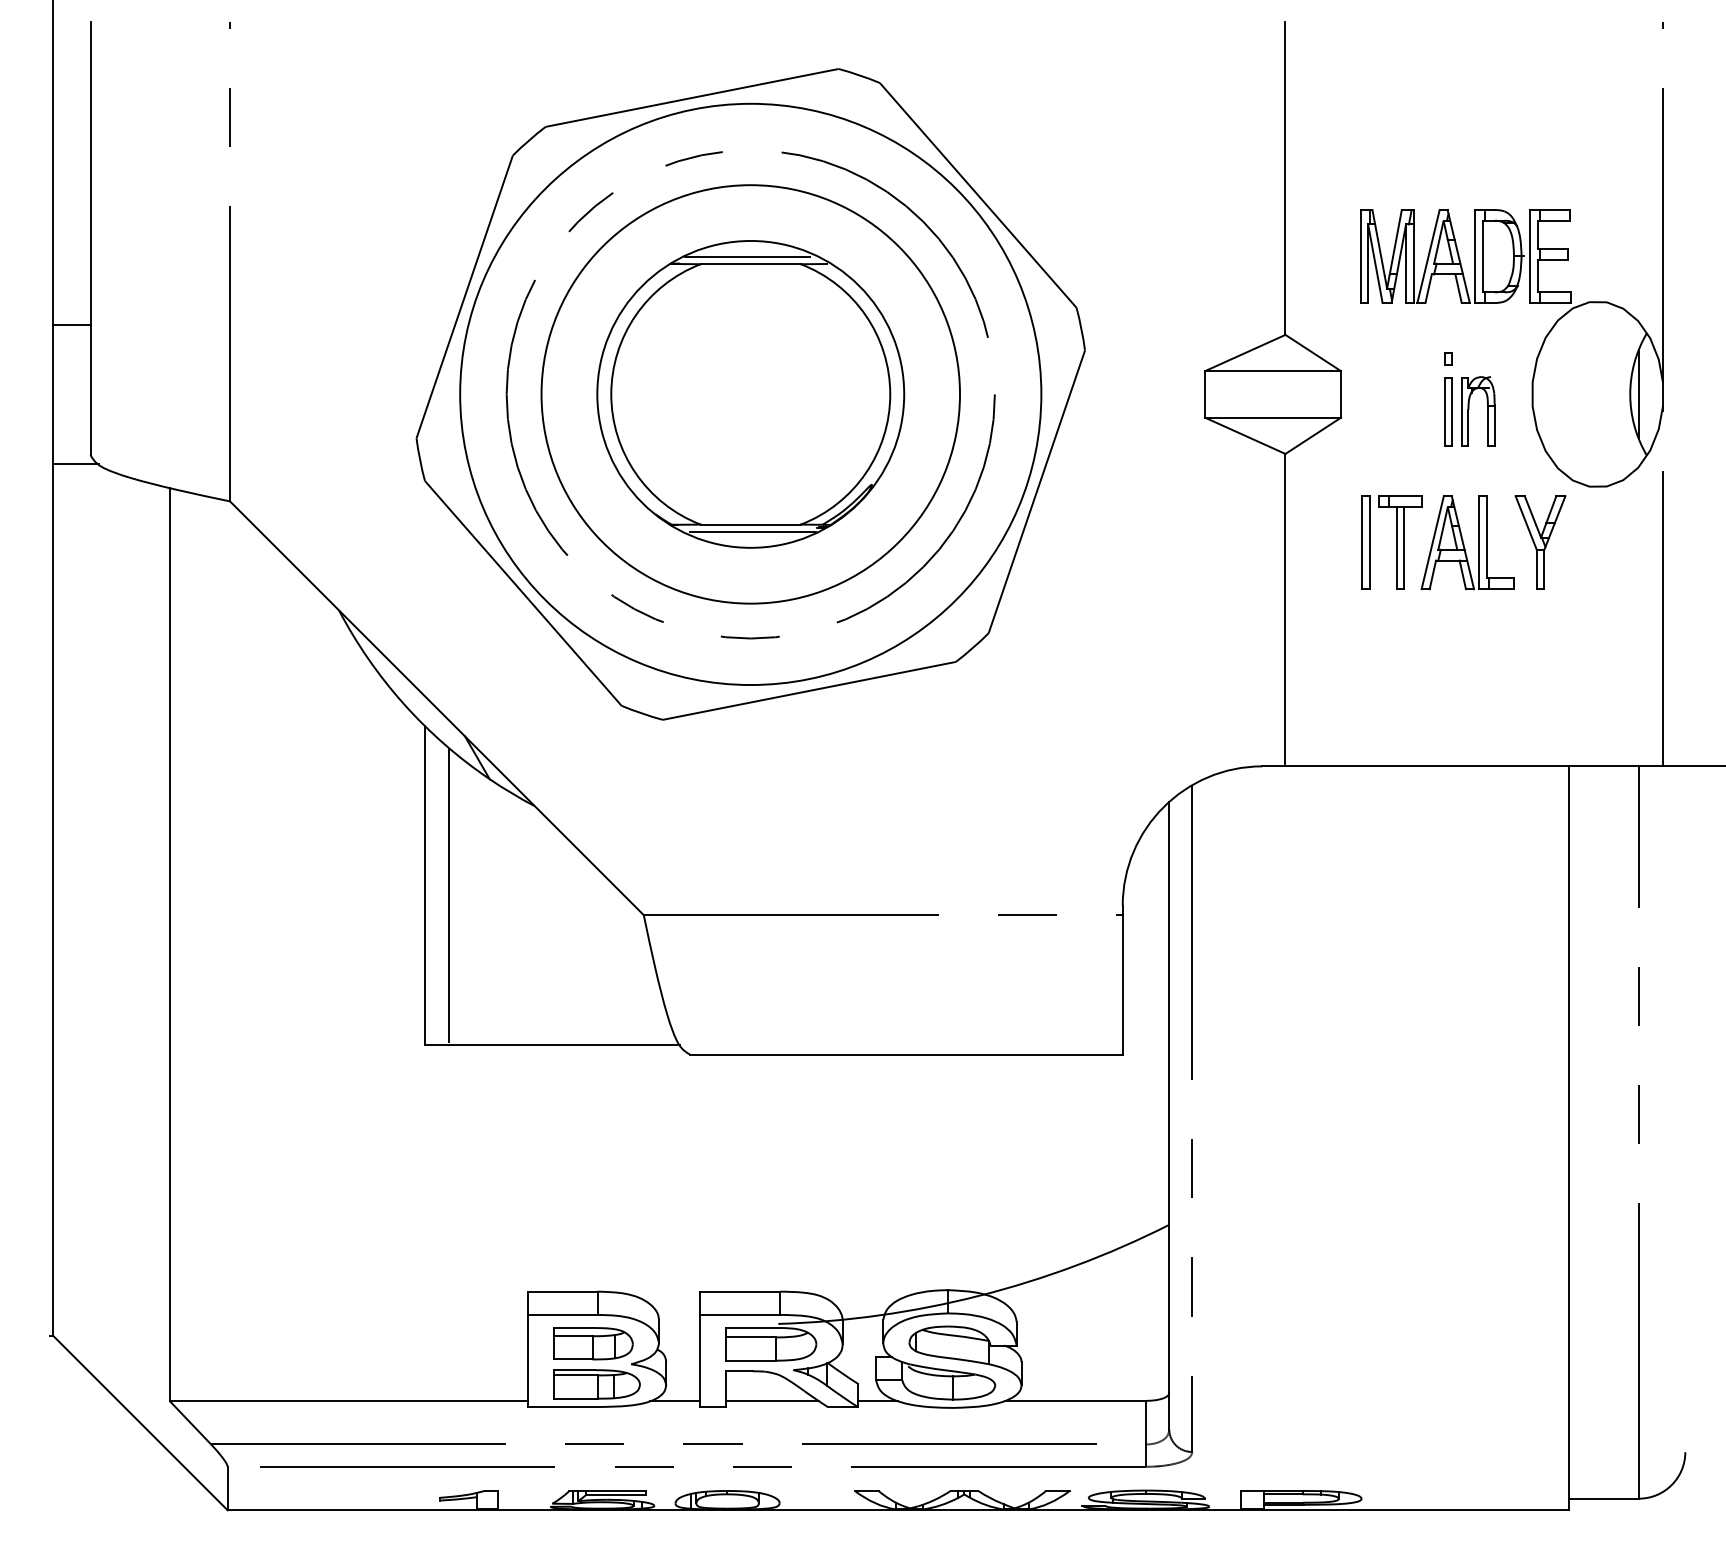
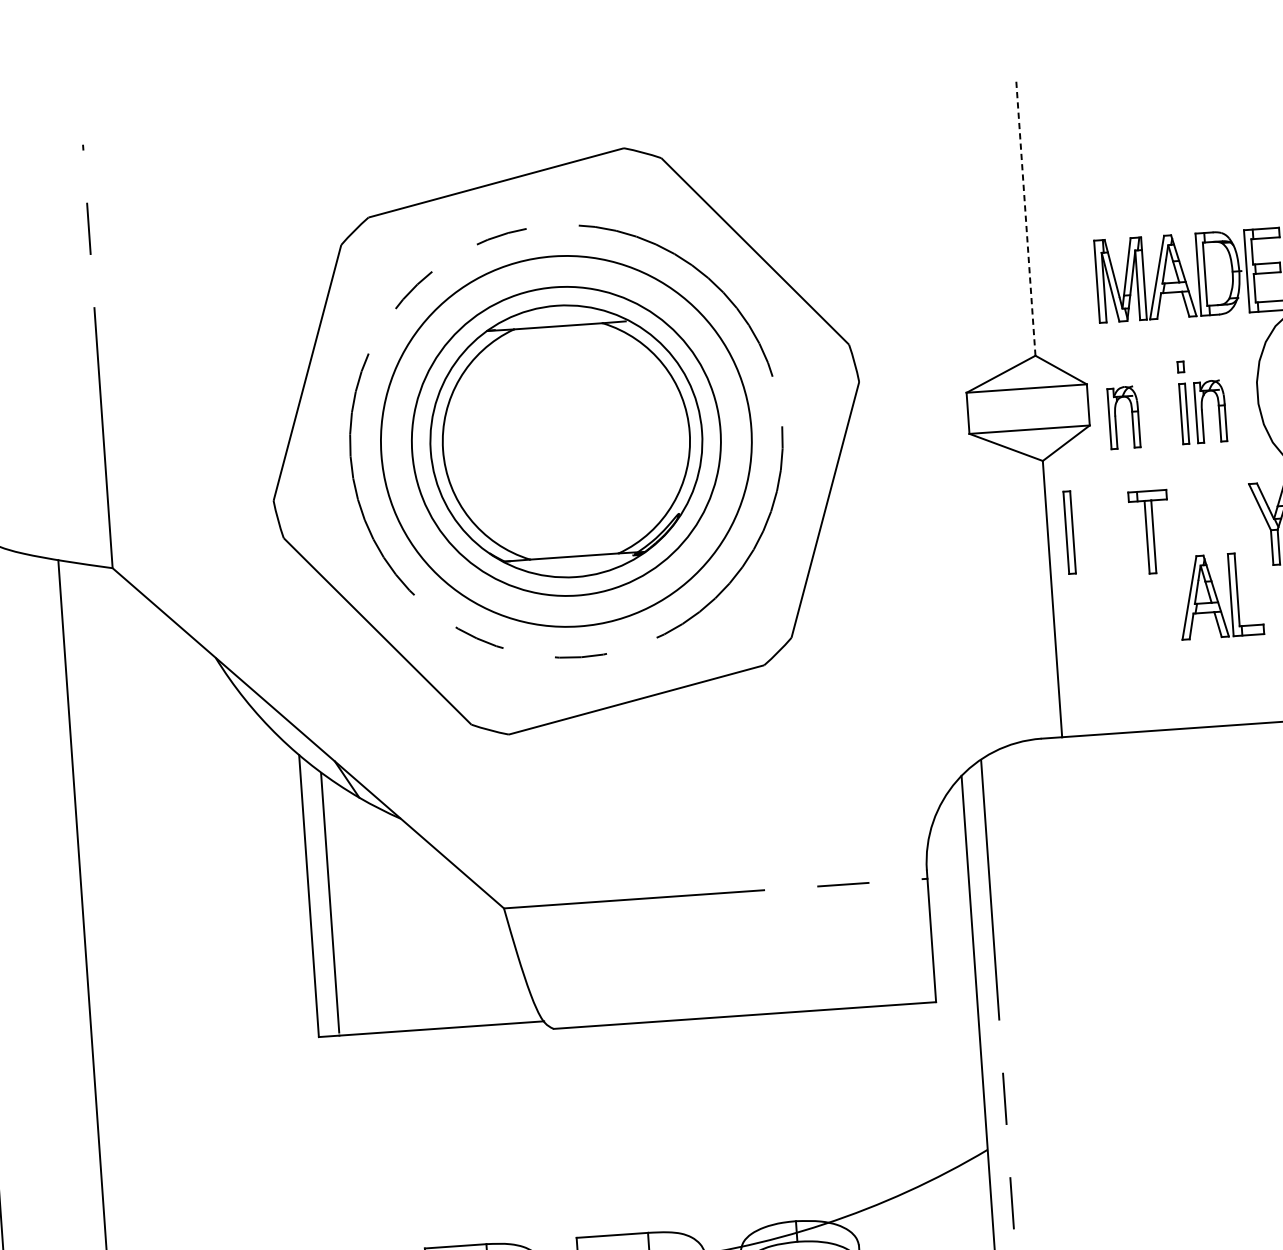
line: (1285, 178) -> (1025, 217), solid -> dashed
line: (746, 257) -> (554, 320), removed
circle: (750, 394) -> (566, 441), size x0.6
part: (1389, 411) -> (1132, 417), added
line: (752, 531) -> (576, 562), removed
part: (1365, 542) -> (1069, 532), moved
part: (1467, 542) -> (1220, 595), moved

